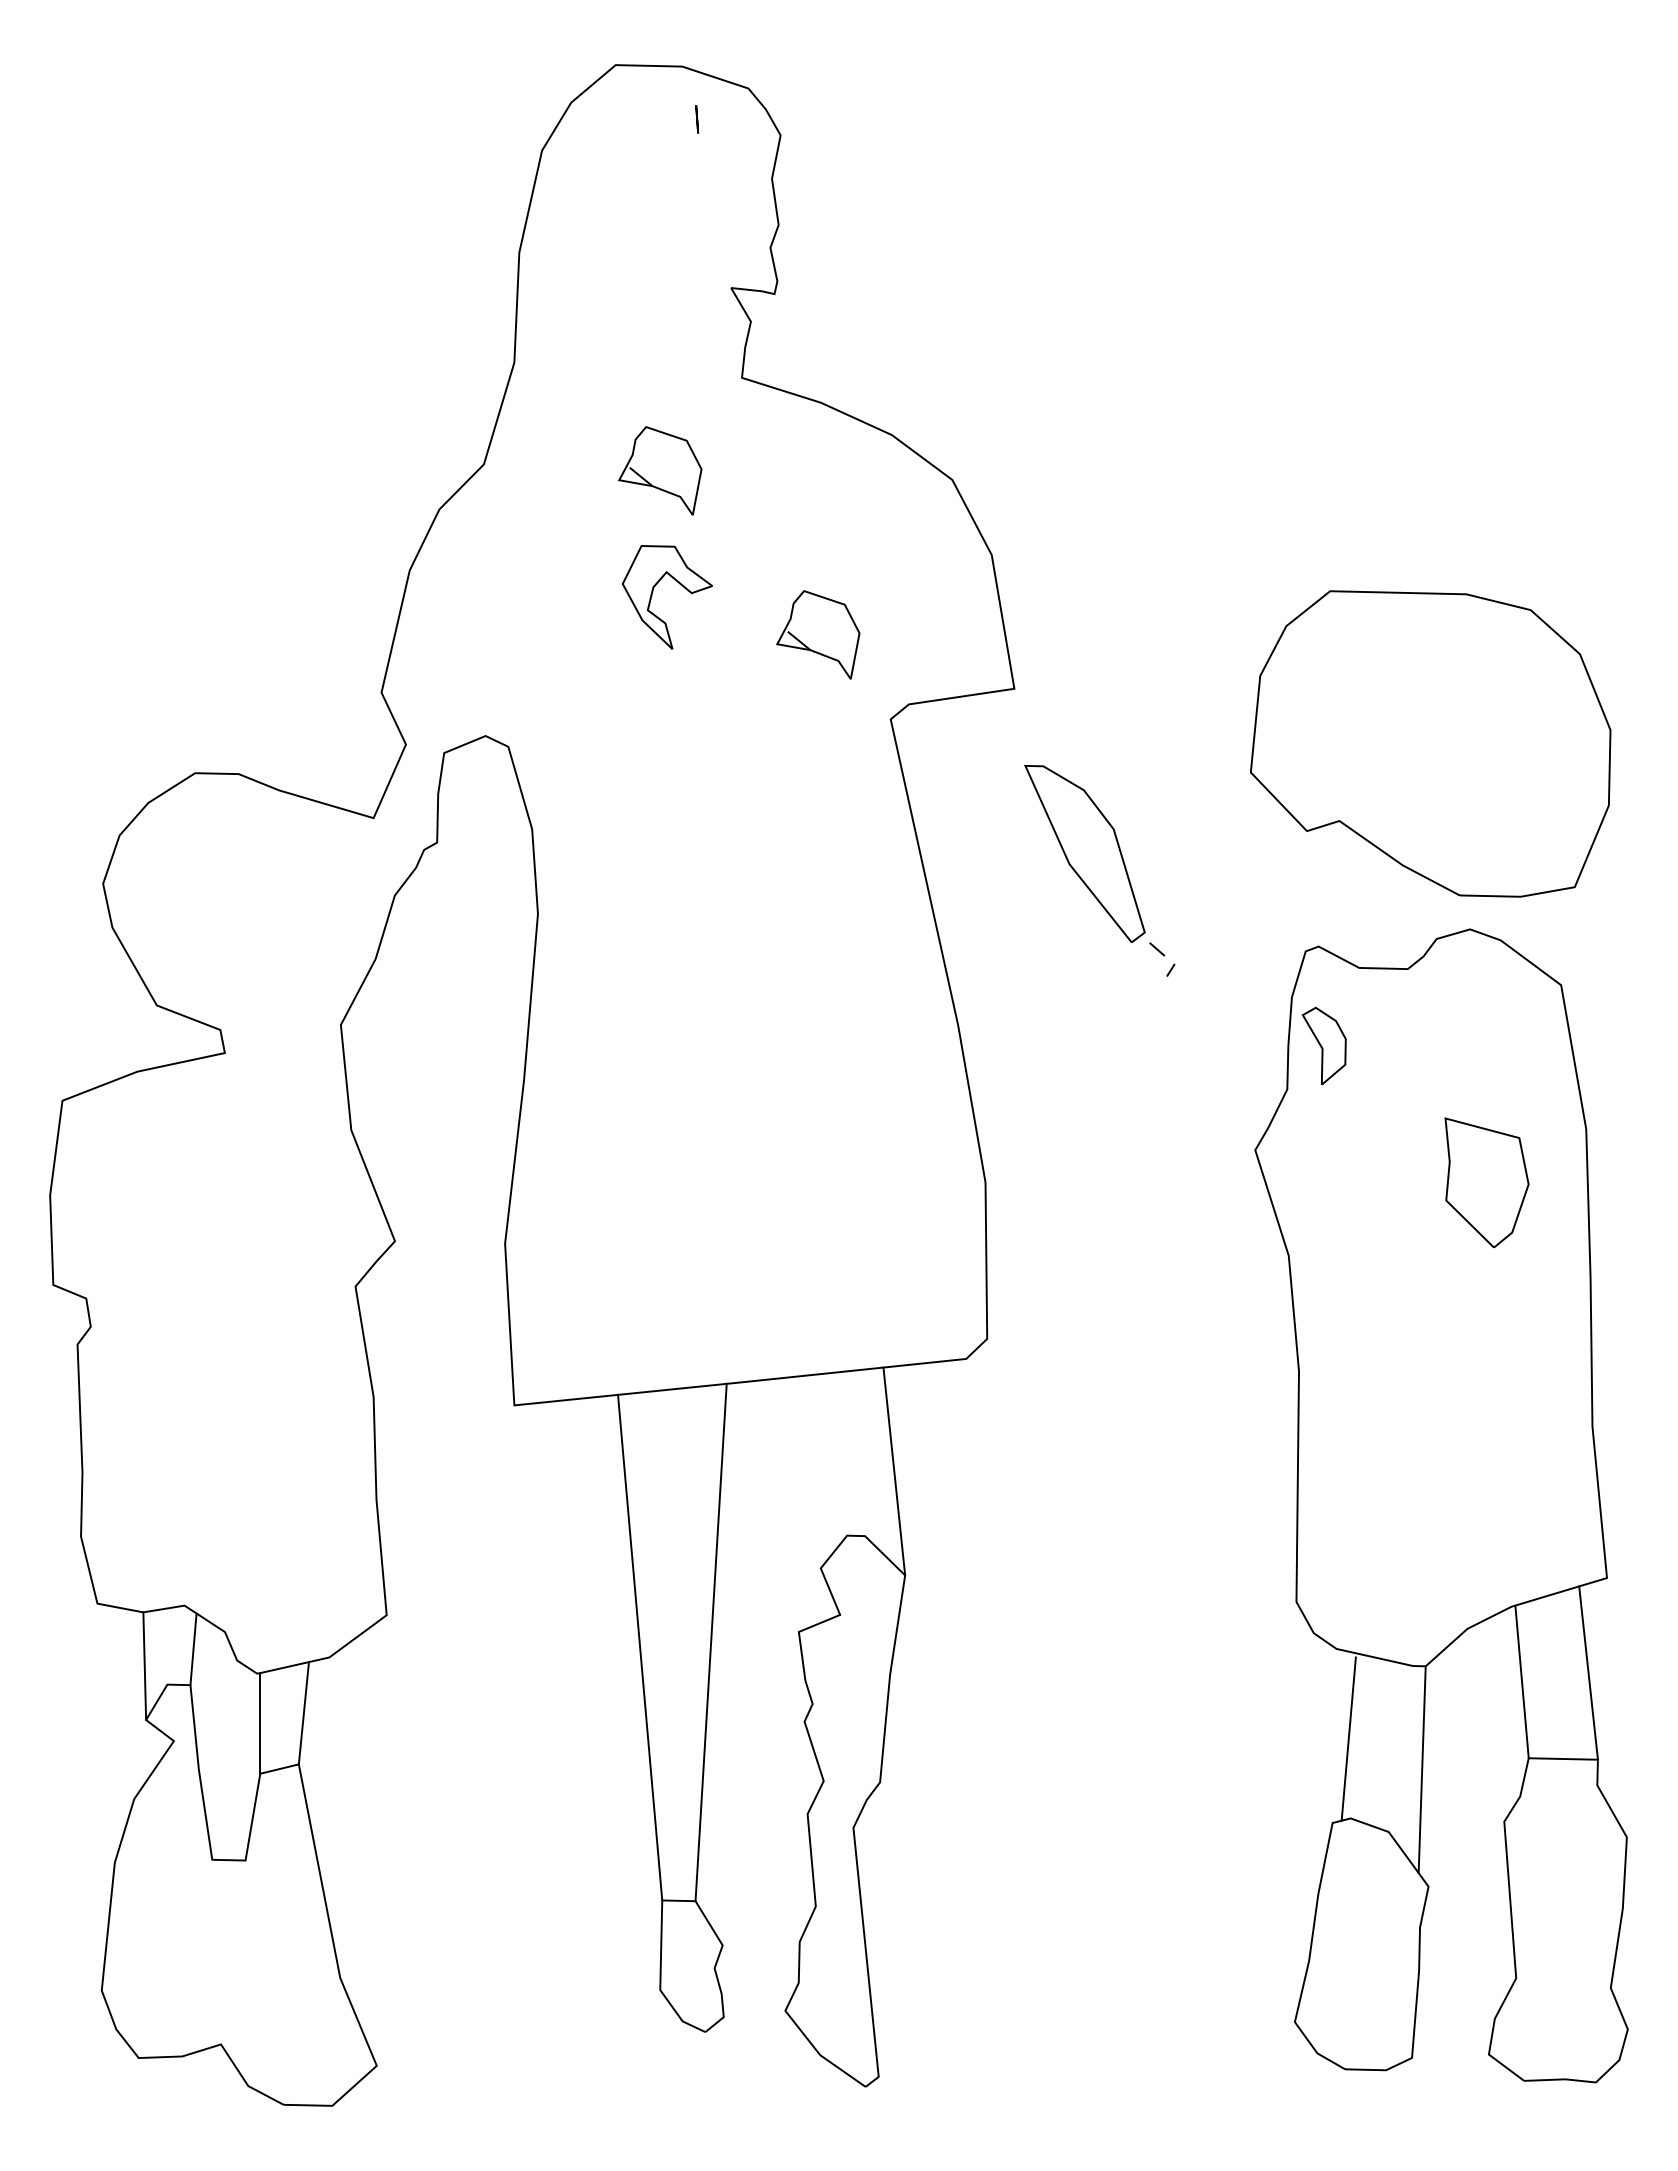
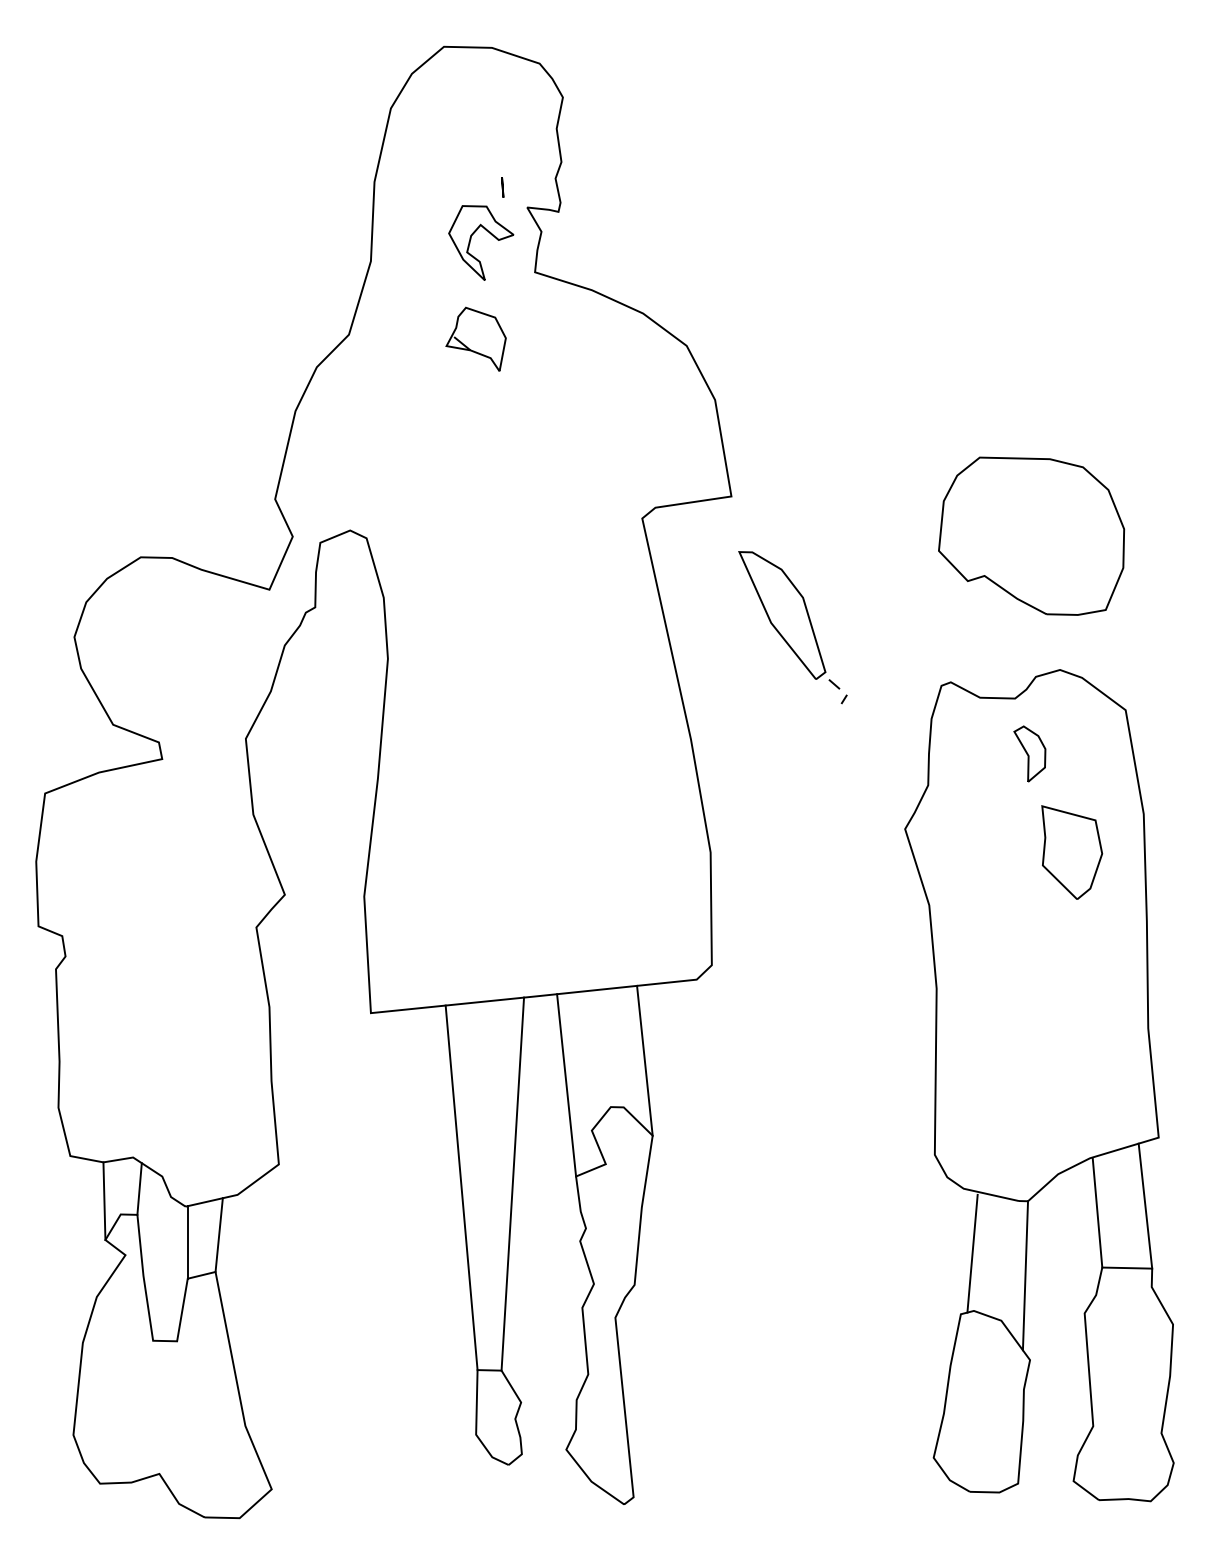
line: (697, 119) -> (502, 187), moved
part: (653, 592) -> (471, 239), moved
part: (818, 634) -> (590, 457), removed
part: (1430, 743) -> (1031, 535), size x0.71
part: (1323, 1045) -> (1029, 753), moved
line: (785, 1505) -> (566, 1085), added

